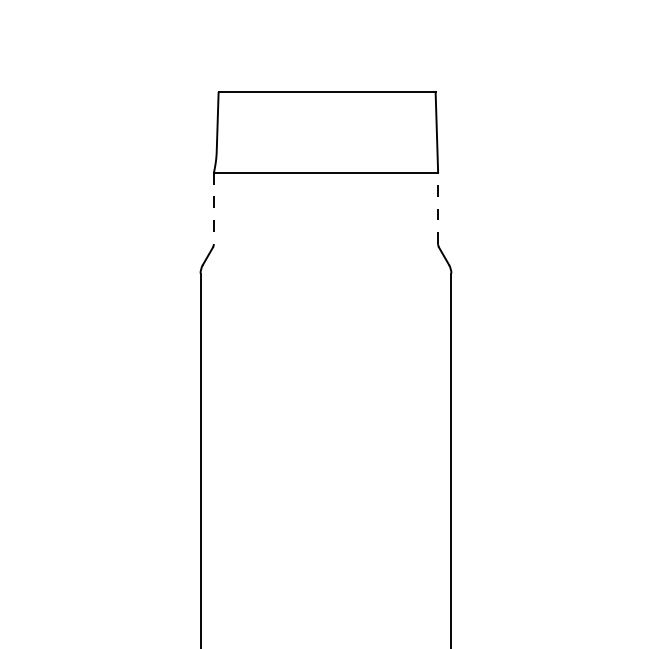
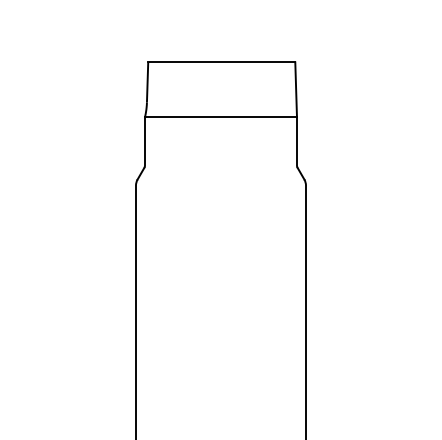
line: (437, 207) -> (296, 140), dashed -> solid
line: (214, 208) -> (145, 141), dashed -> solid

